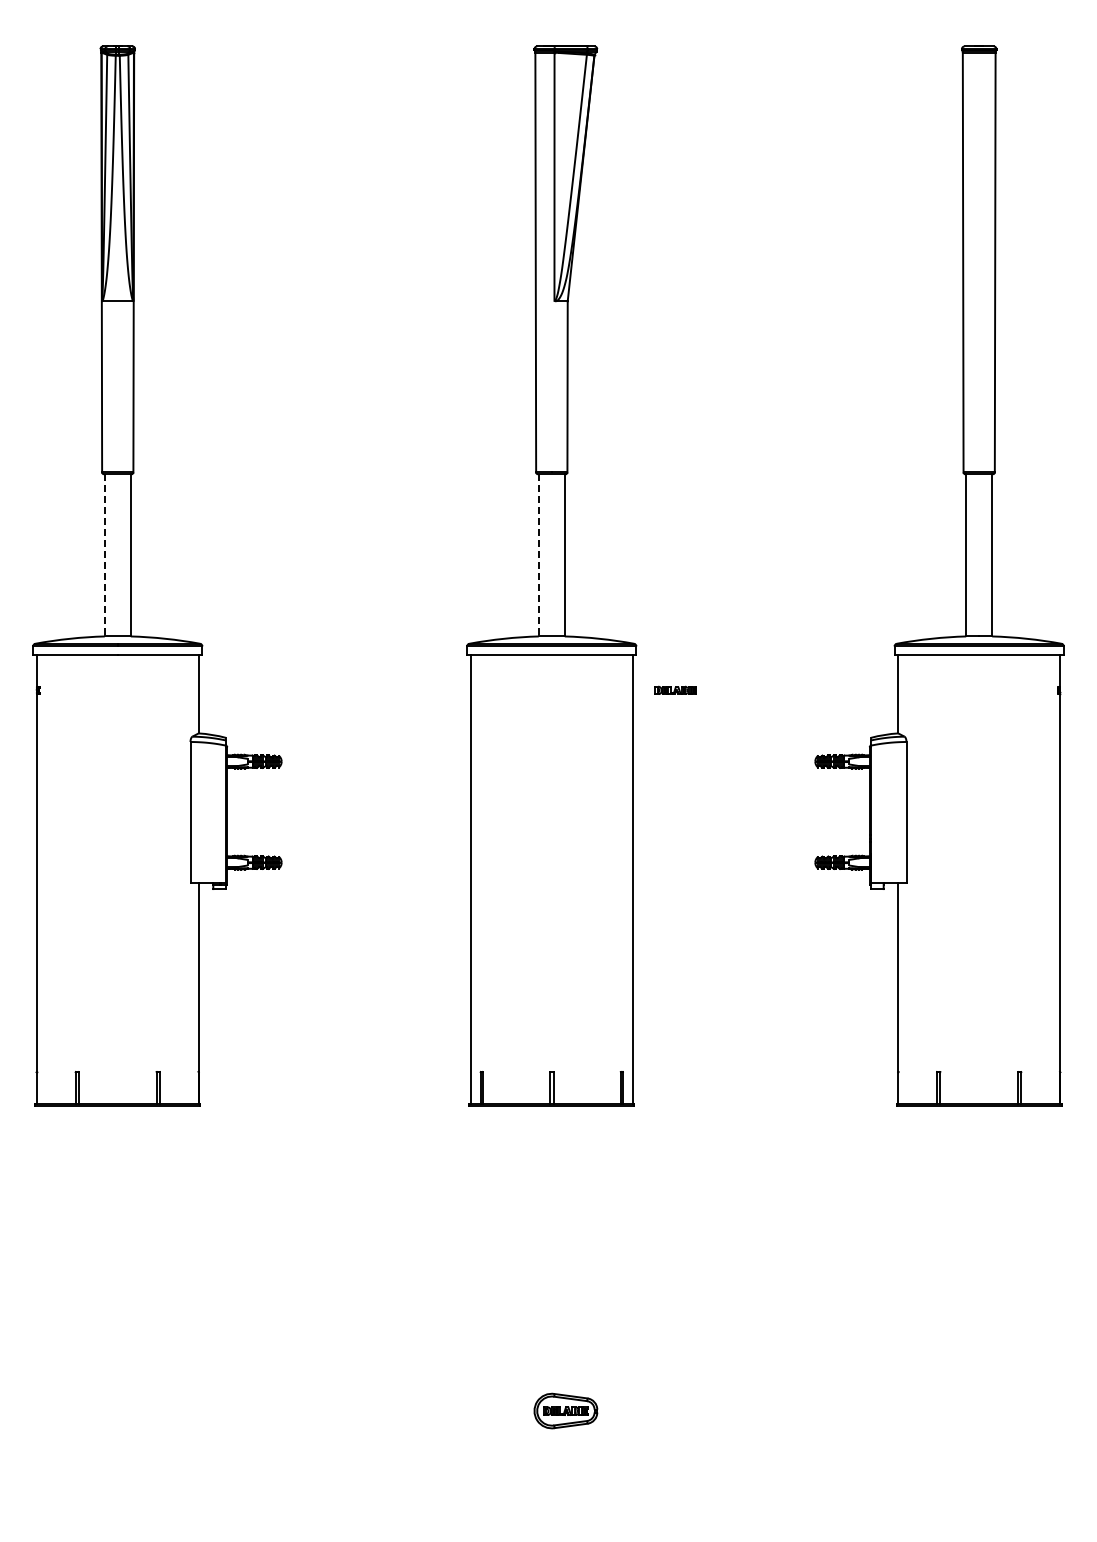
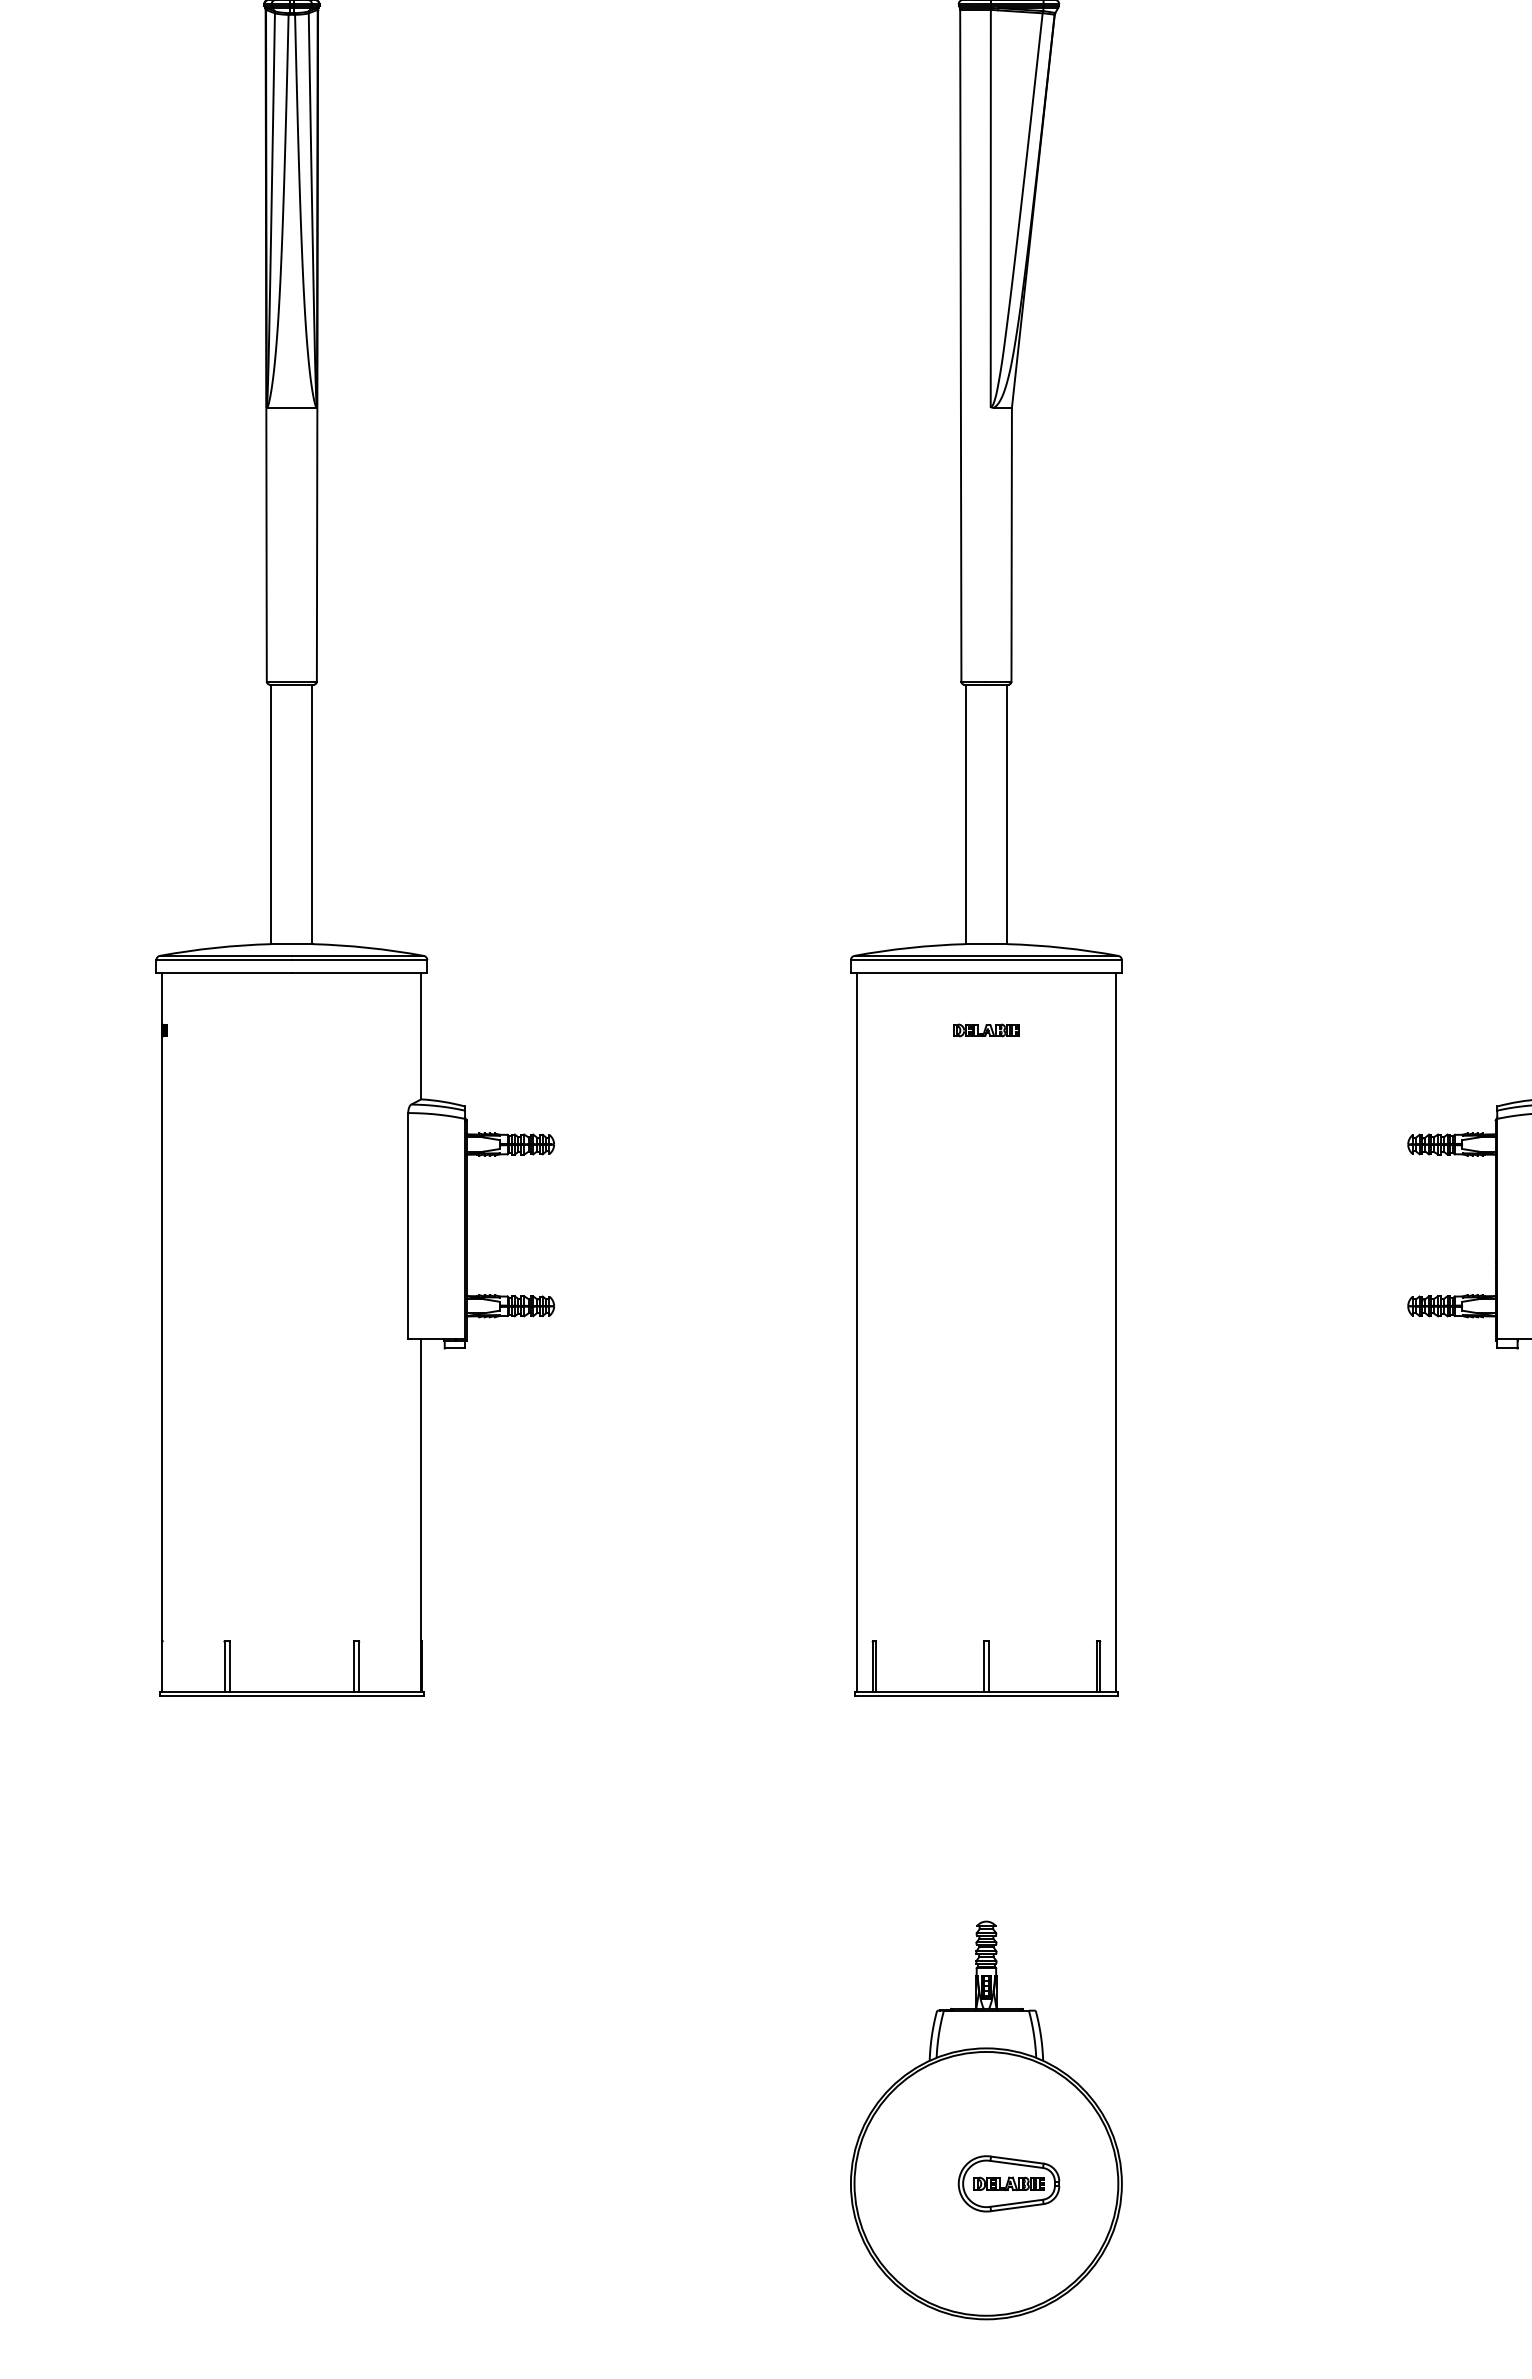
line: (105, 555) -> (272, 814), dashed -> solid
line: (539, 555) -> (966, 814), dashed -> solid
part: (675, 689) -> (985, 1029), moved
part: (551, 1371) -> (985, 2120), added

